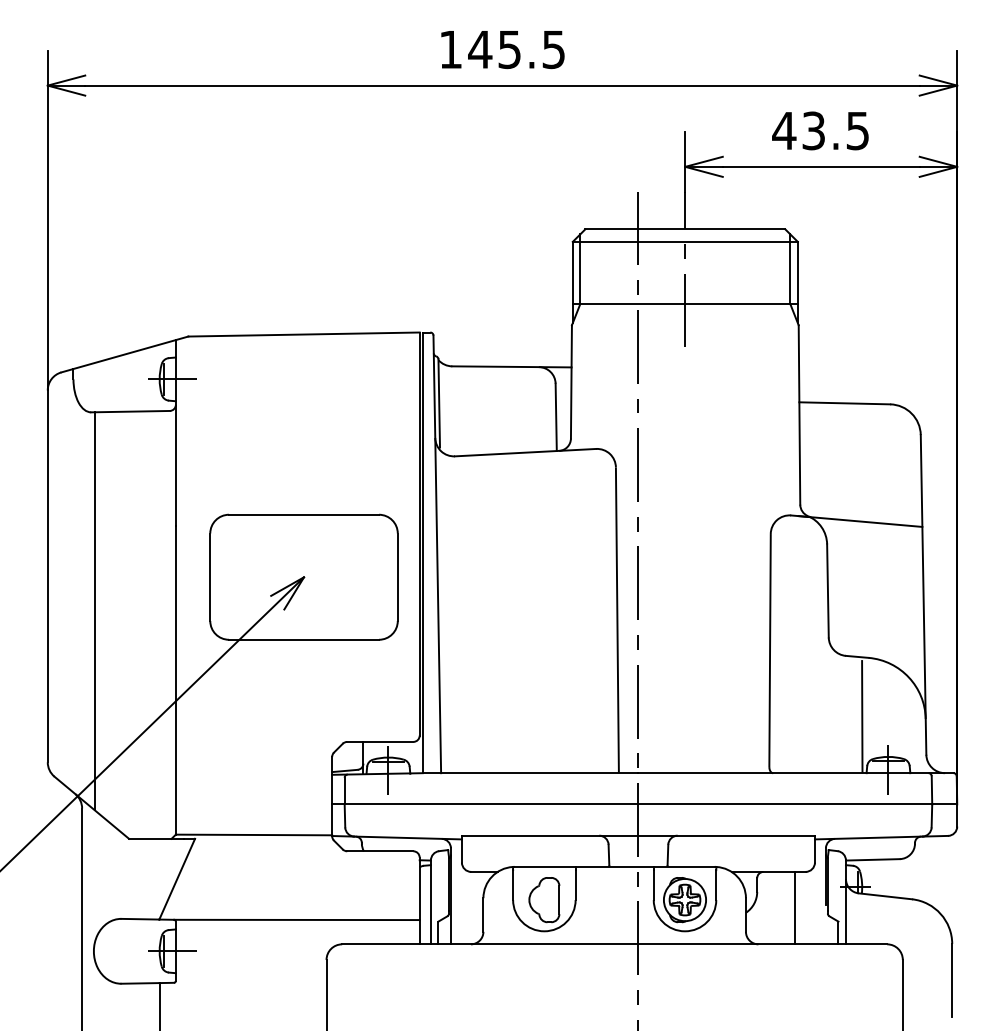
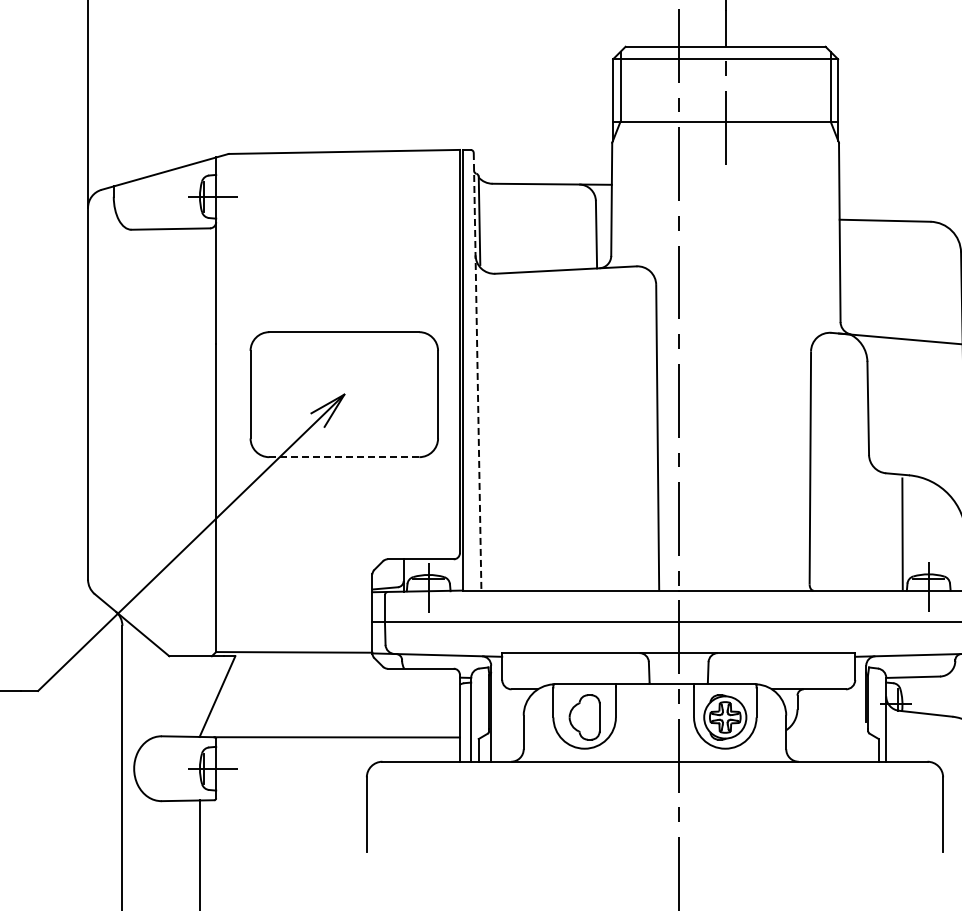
line: (437, 554) -> (477, 371), solid -> dashed
line: (94, 611) -> (134, 428), removed
line: (304, 639) -> (344, 456), solid -> dashed
line: (794, 907) -> (834, 724), removed

